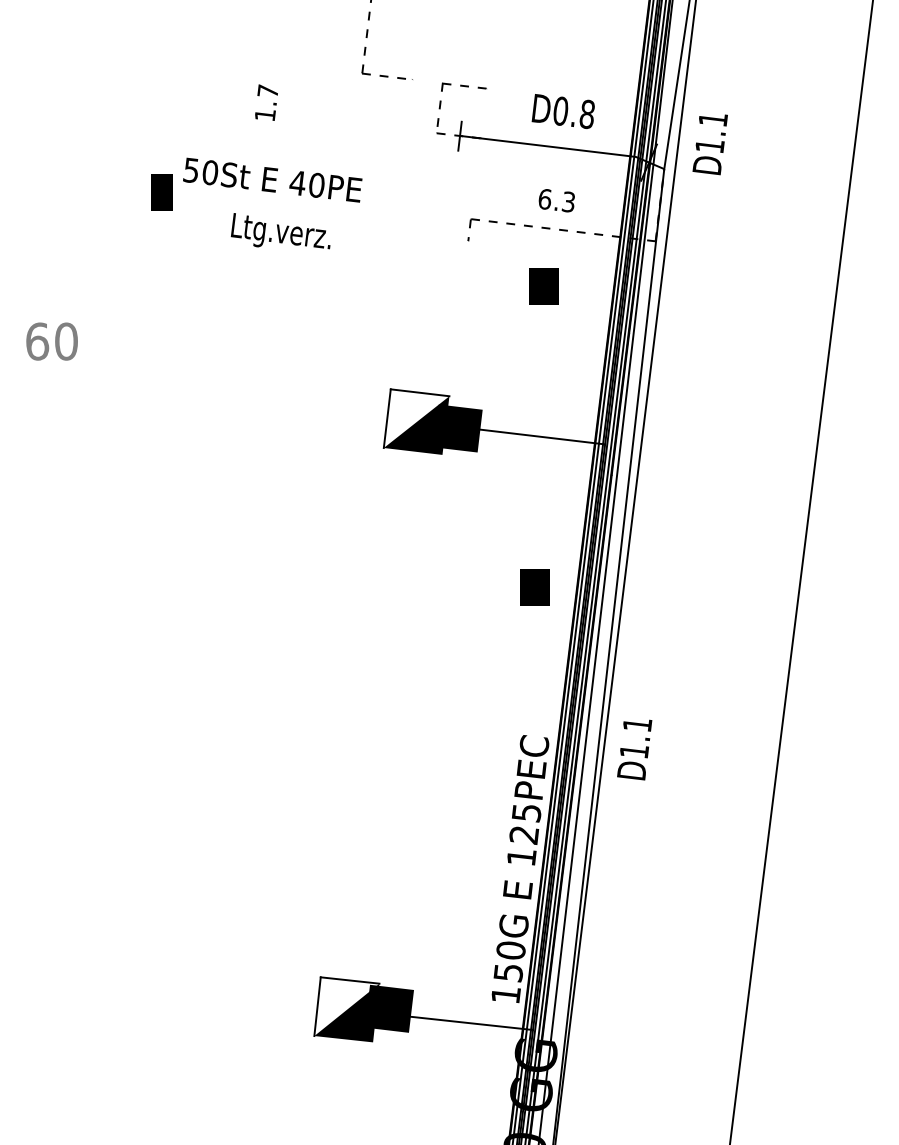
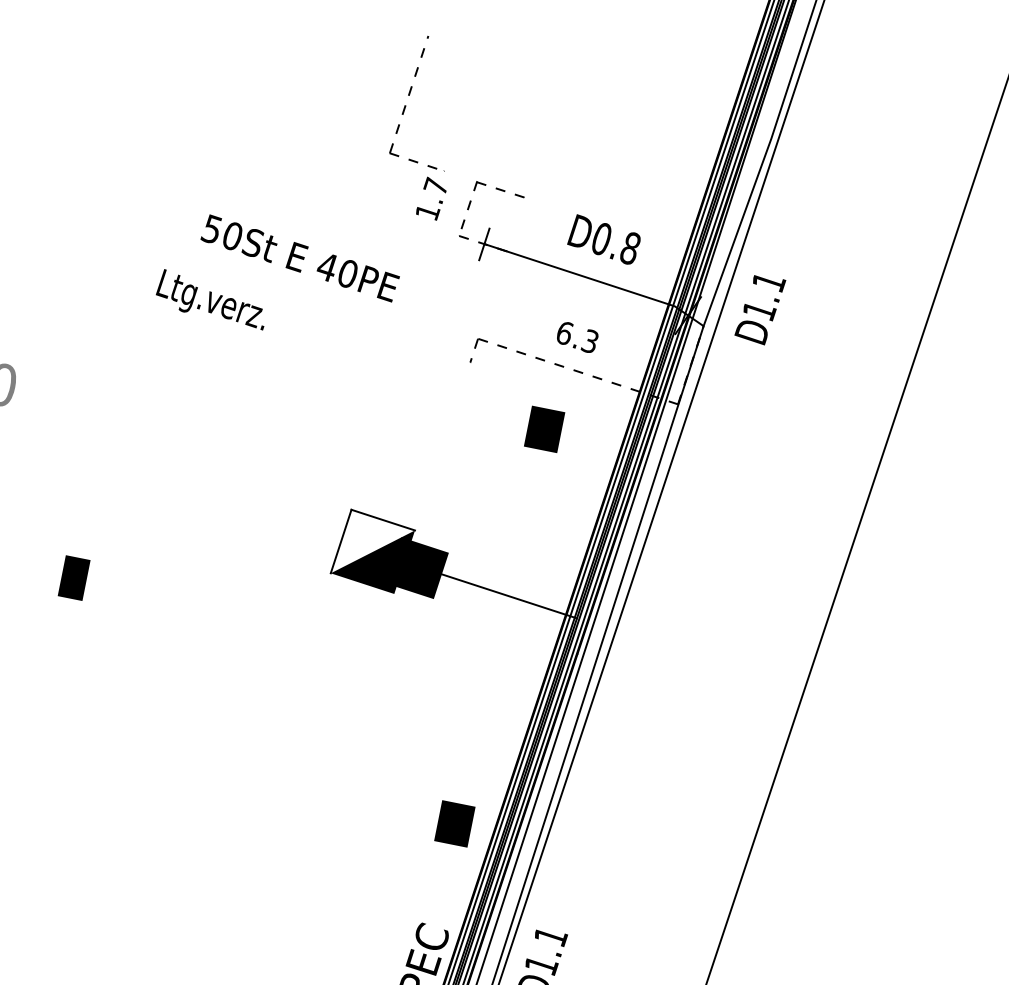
text: (266, 102) -> (431, 198), moved
text: (272, 179) -> (300, 257), moved
part: (161, 192) -> (73, 577), moved
text: (280, 231) -> (212, 299), moved
part: (534, 587) -> (454, 823), moved

